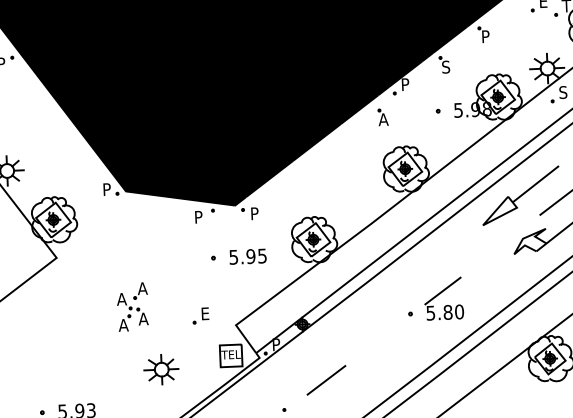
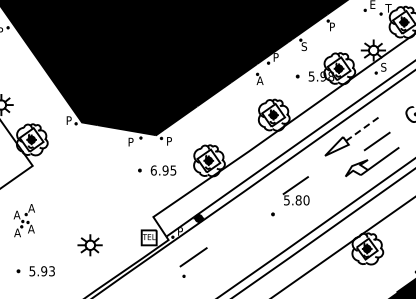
line: (535, 183) -> (362, 128), solid -> dashed
text: (233, 257) -> (153, 170), 5.95 -> 6.95
part: (442, 298) -> (295, 190), moved
part: (131, 306) -> (23, 220), moved
part: (200, 315) -> (129, 209), removed
part: (160, 370) -> (89, 245), moved
line: (326, 380) -> (193, 257), moved

